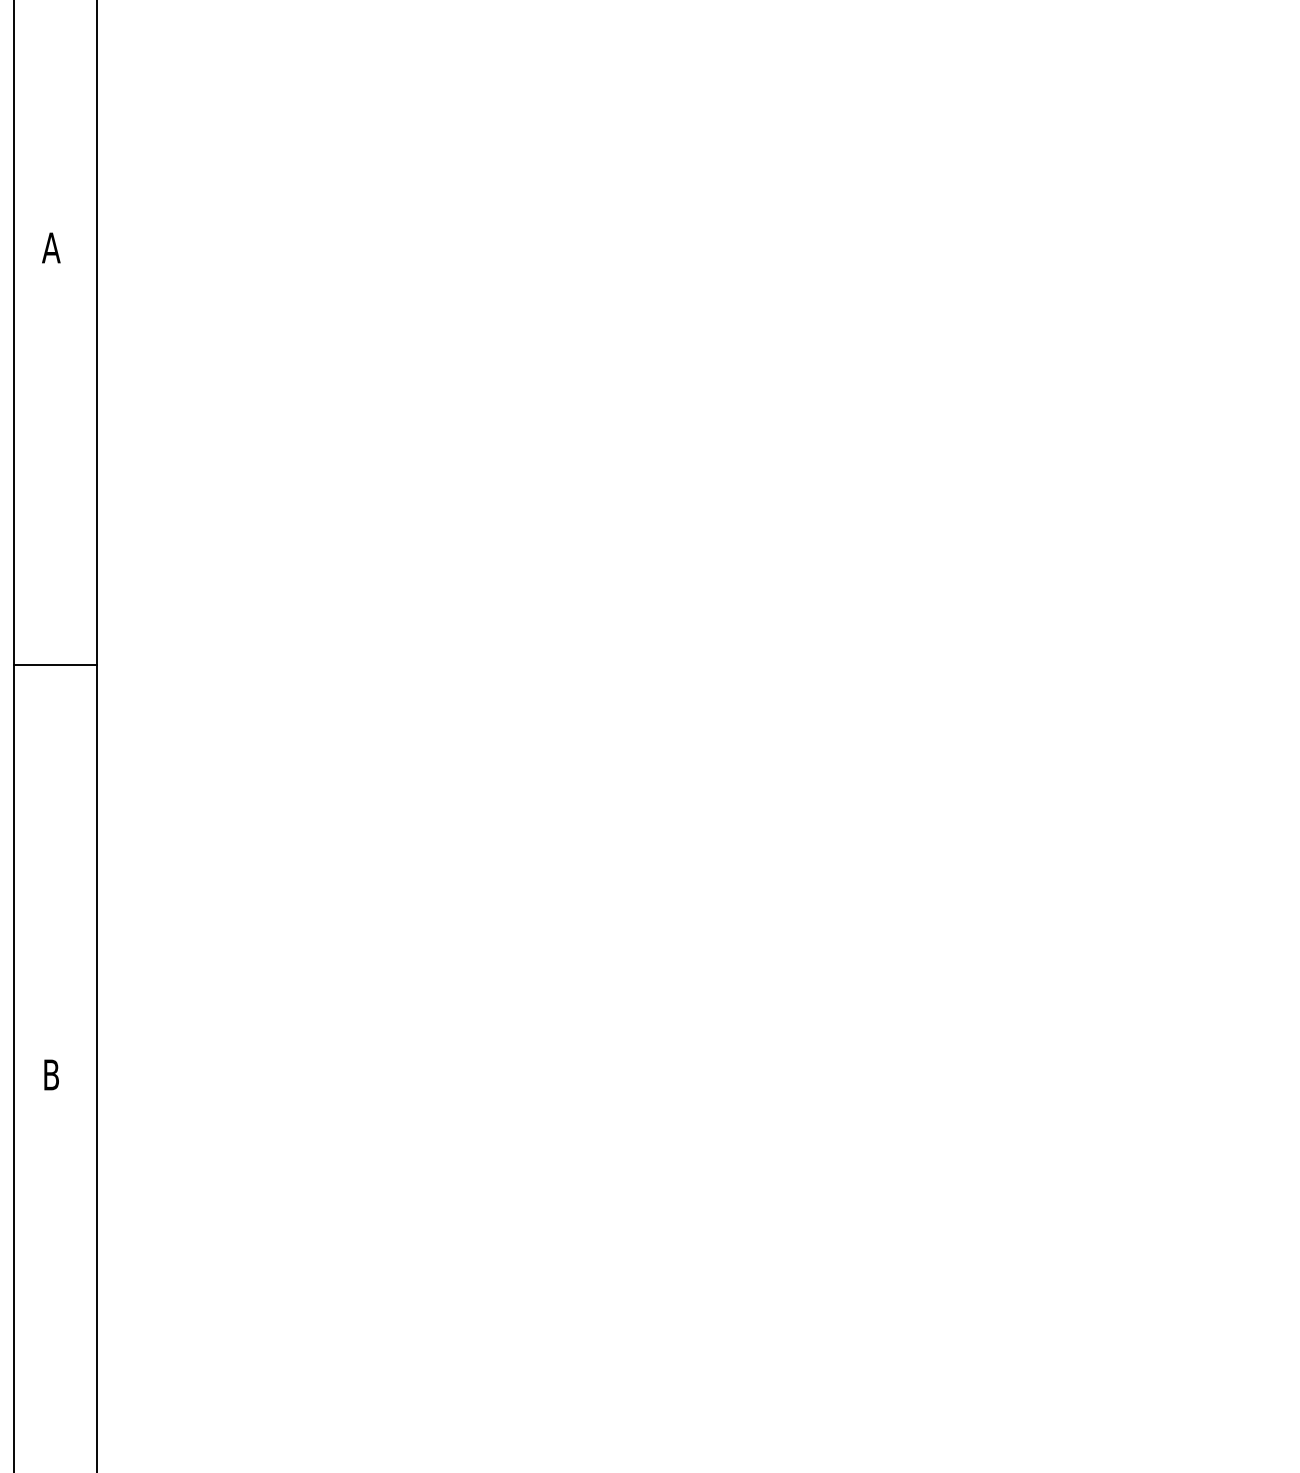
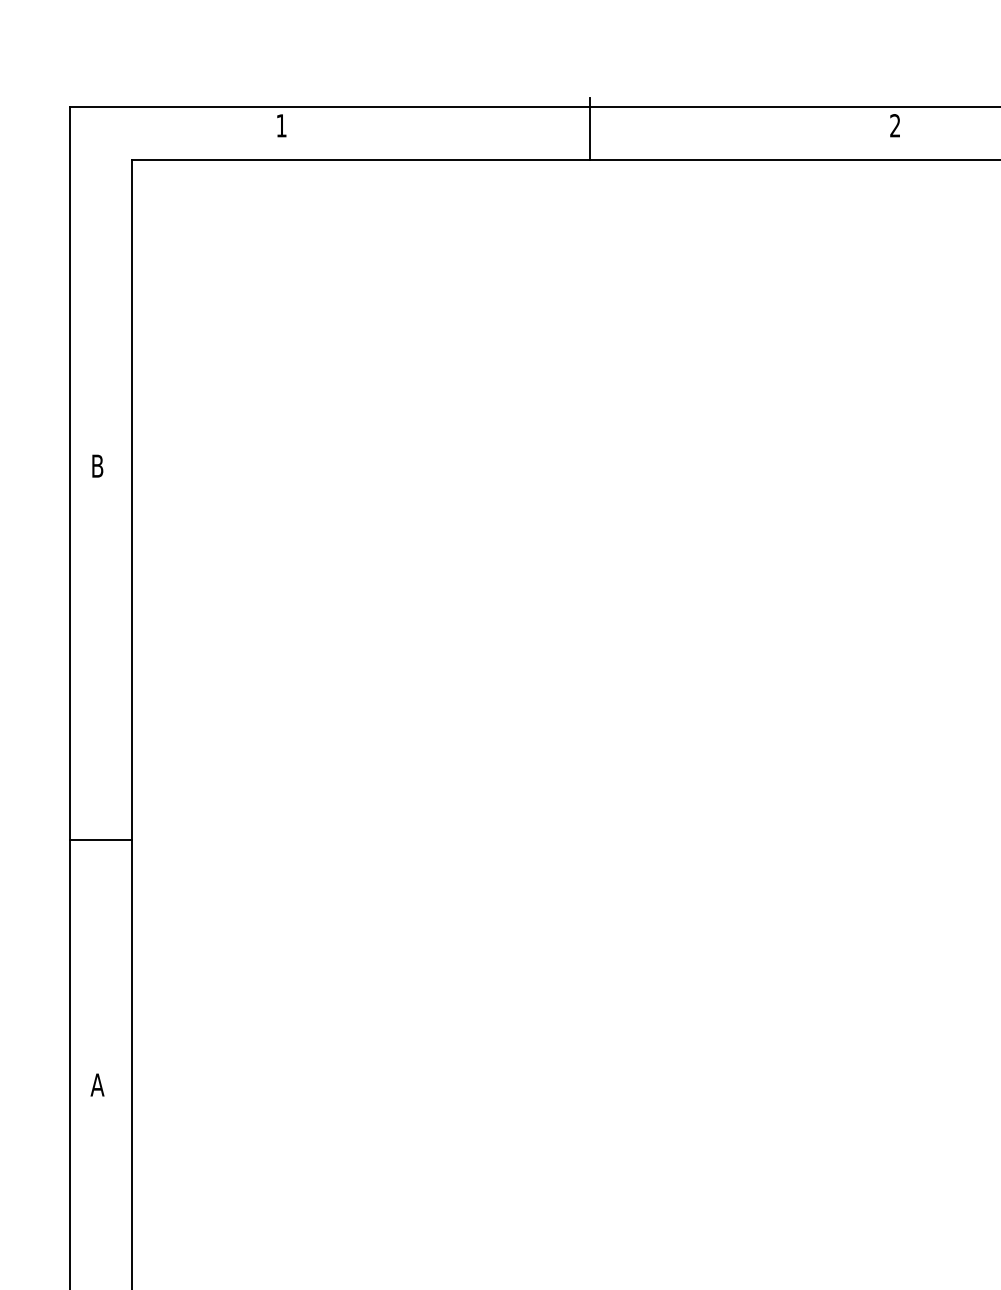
text: (51, 247) -> (97, 465), A -> B
line: (55, 665) -> (100, 839), moved
text: (51, 1074) -> (97, 1084), B -> A

